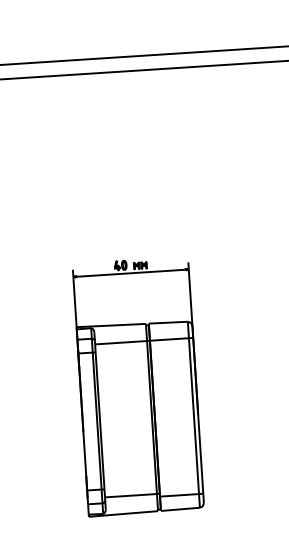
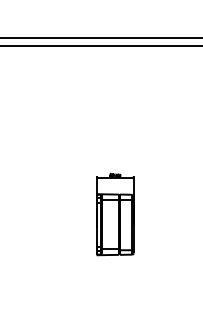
part: (136, 386) -> (114, 214), size x0.6

